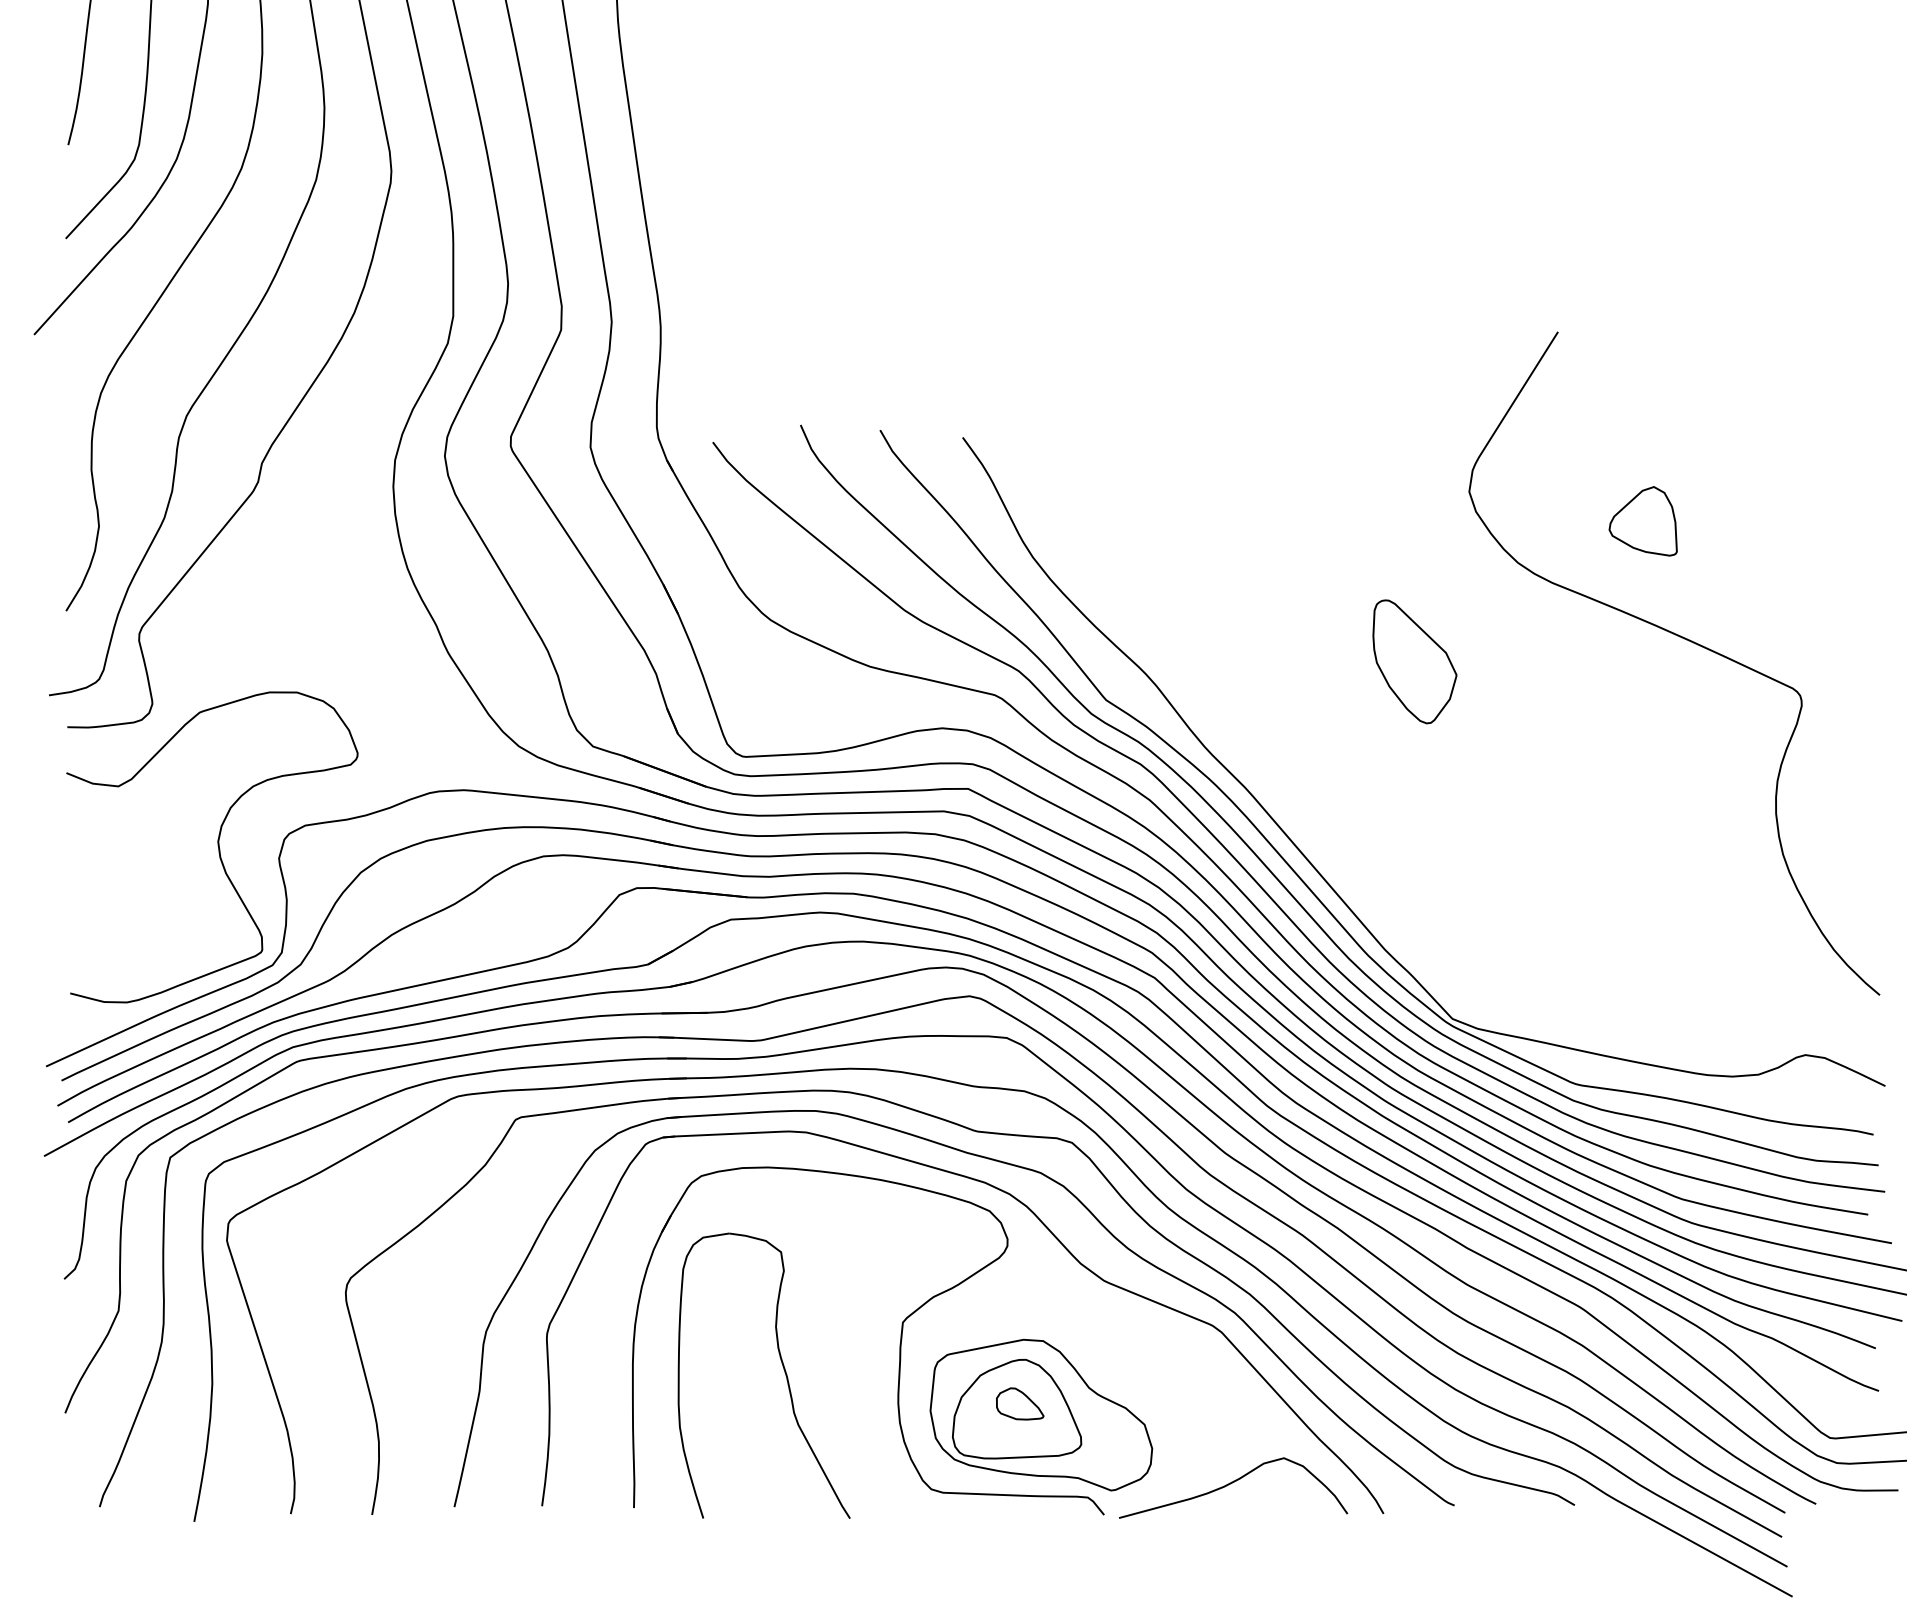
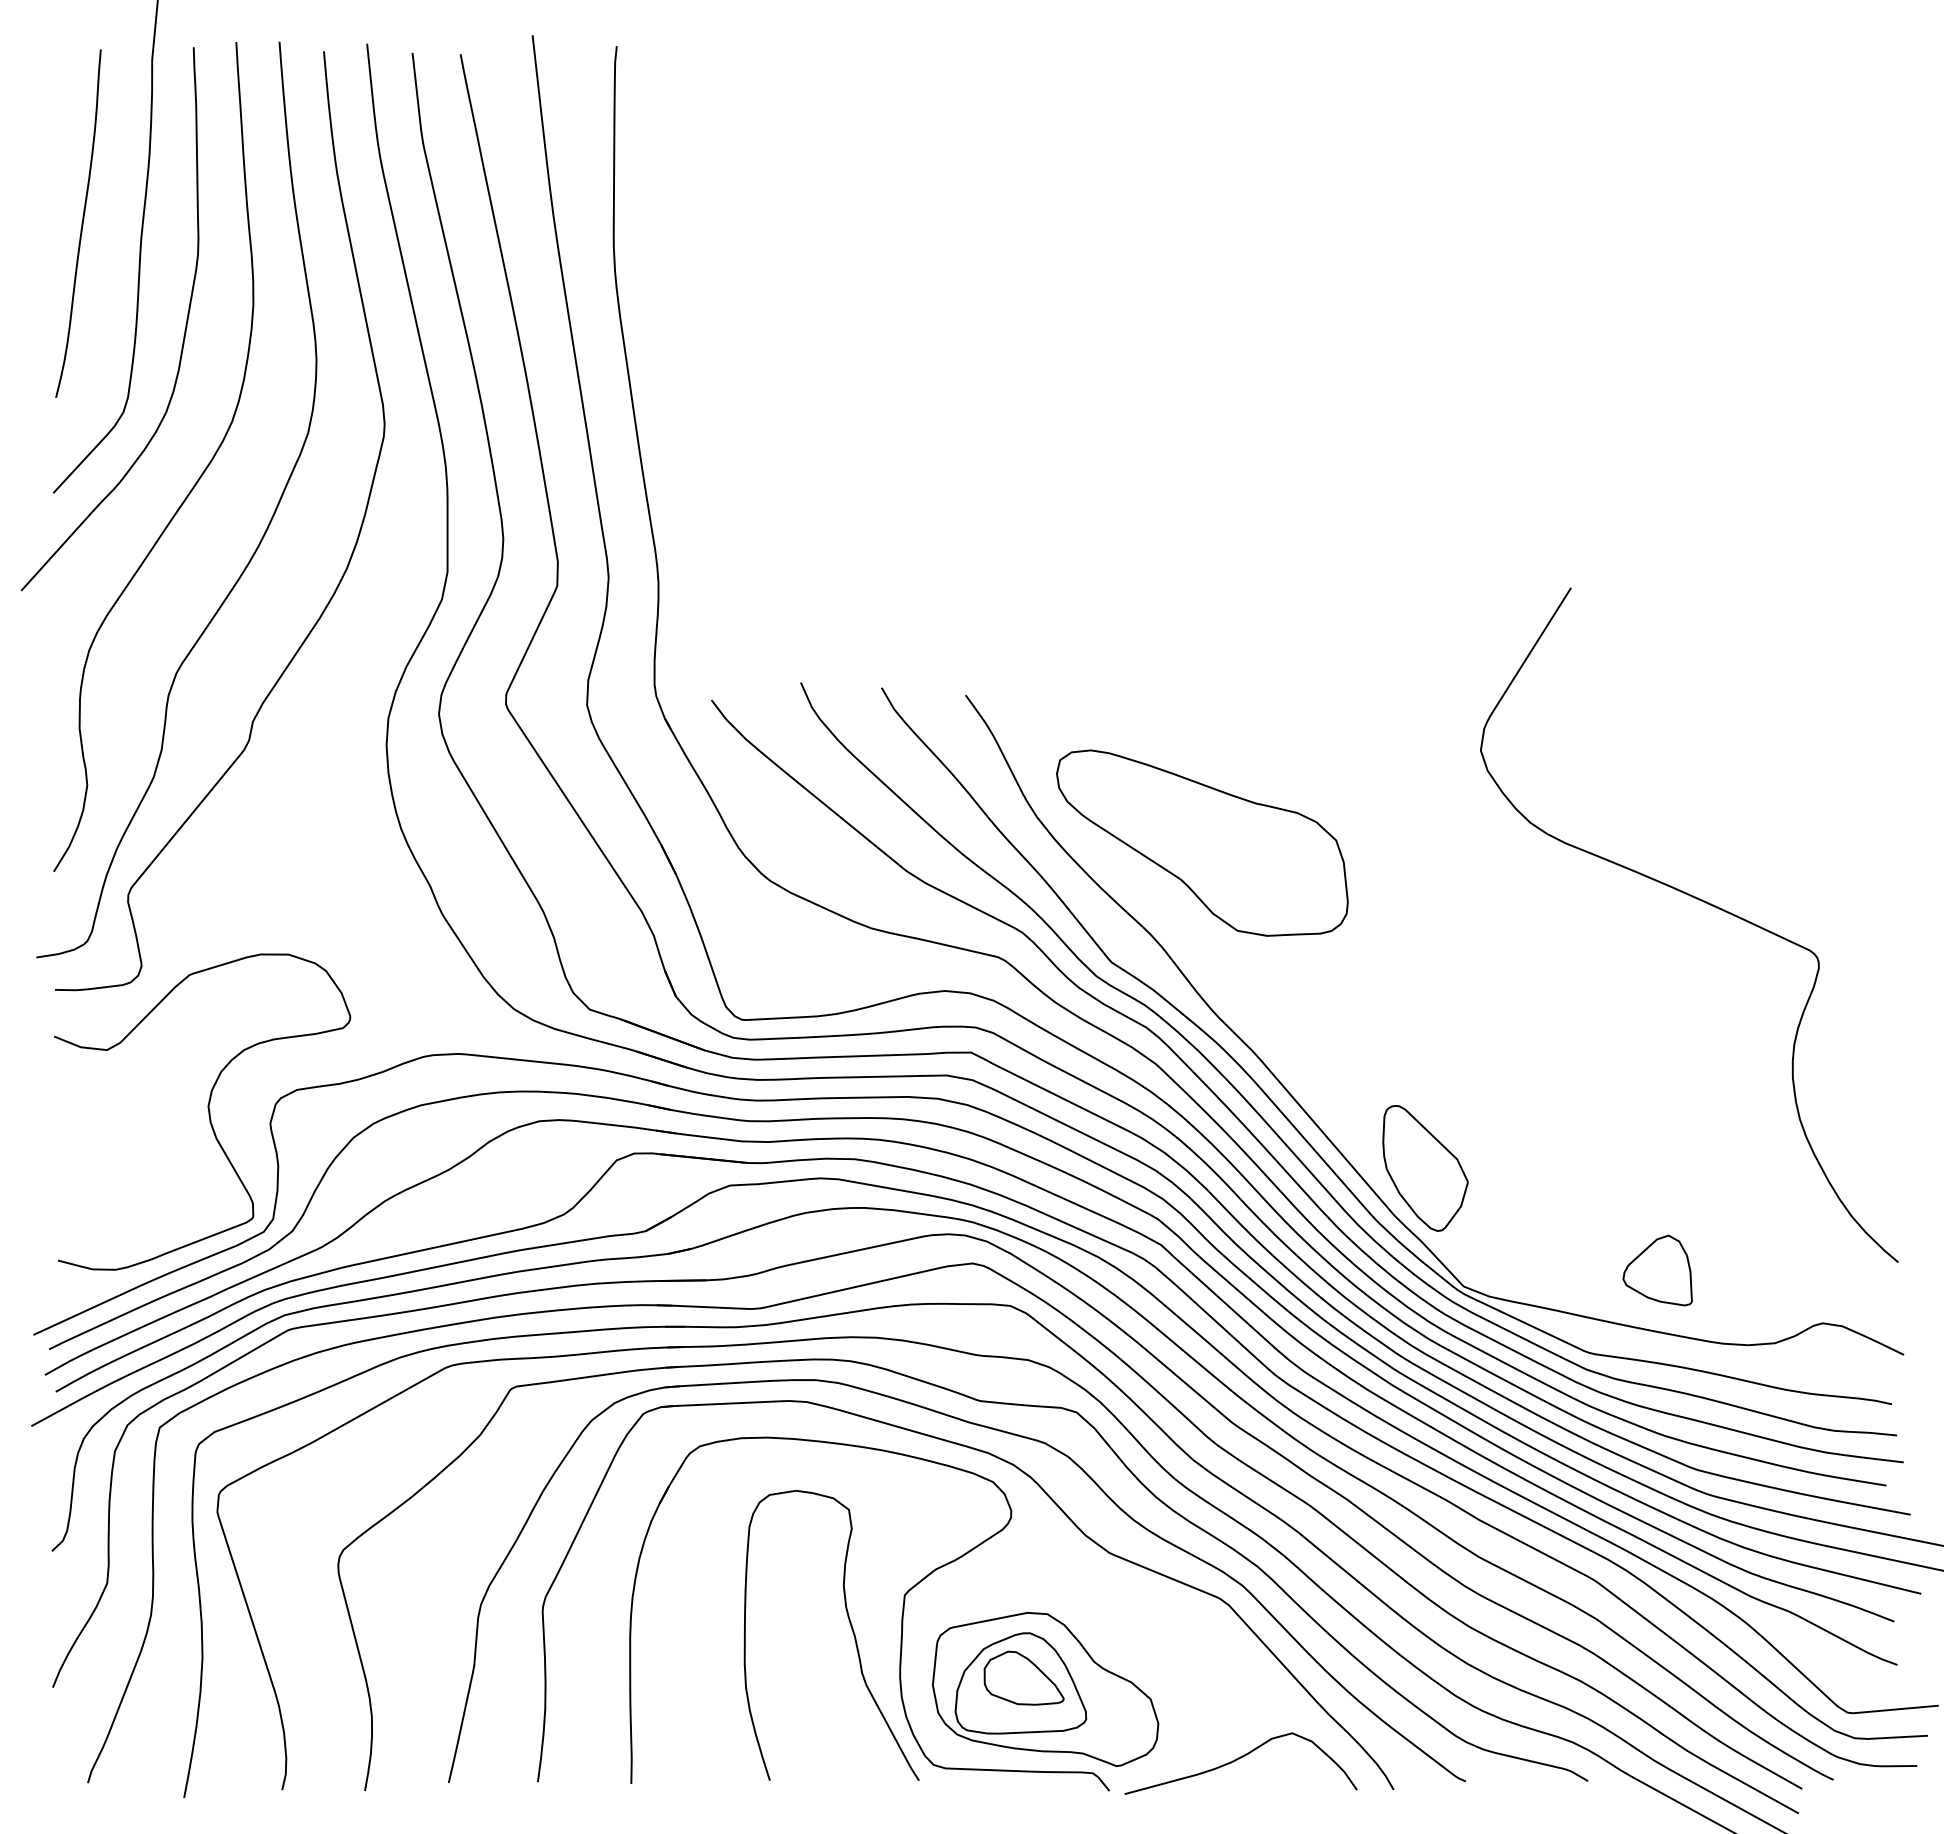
part: (1643, 521) -> (1657, 1270), moved
part: (1195, 582) -> (1202, 842), added
part: (1414, 661) -> (1425, 1168), moved
part: (783, 1369) -> (851, 1629), moved
part: (1019, 1403) -> (1023, 1677), size x1.67

